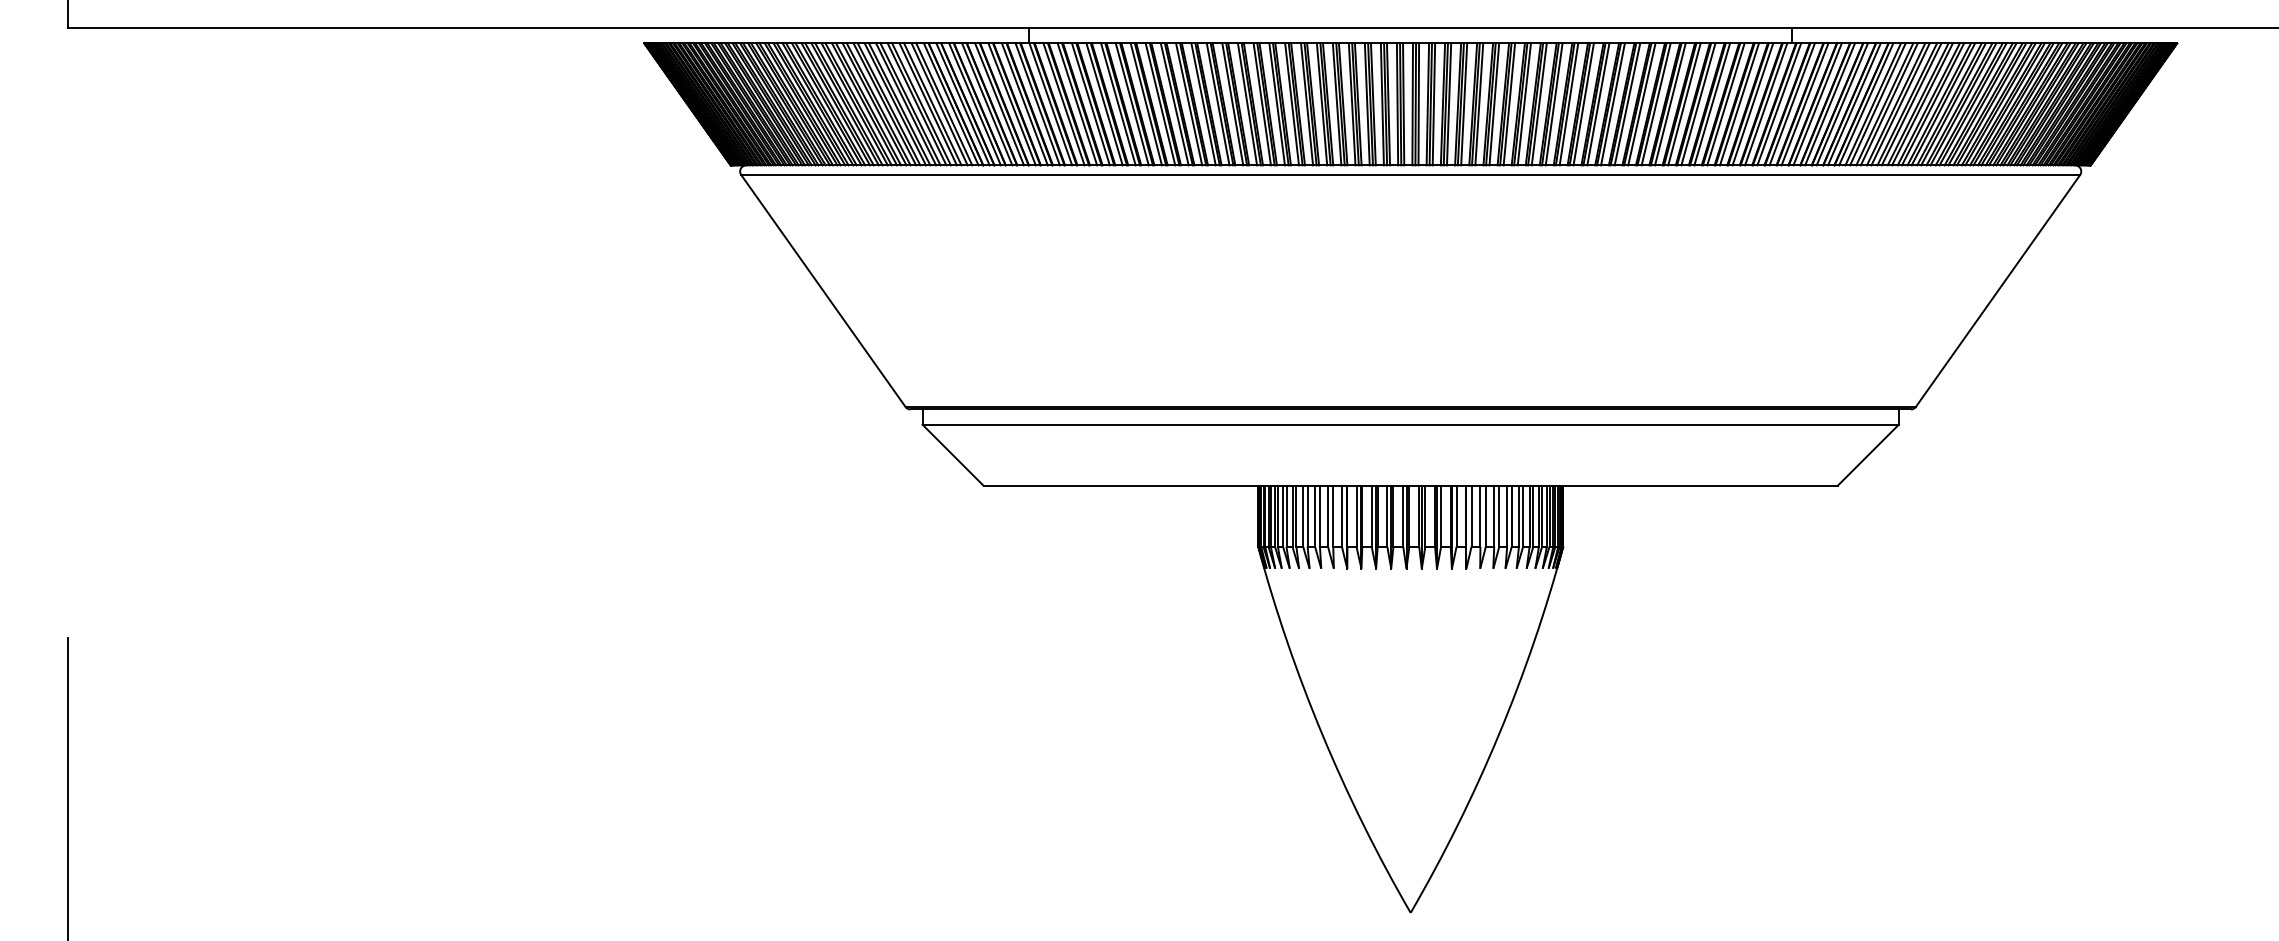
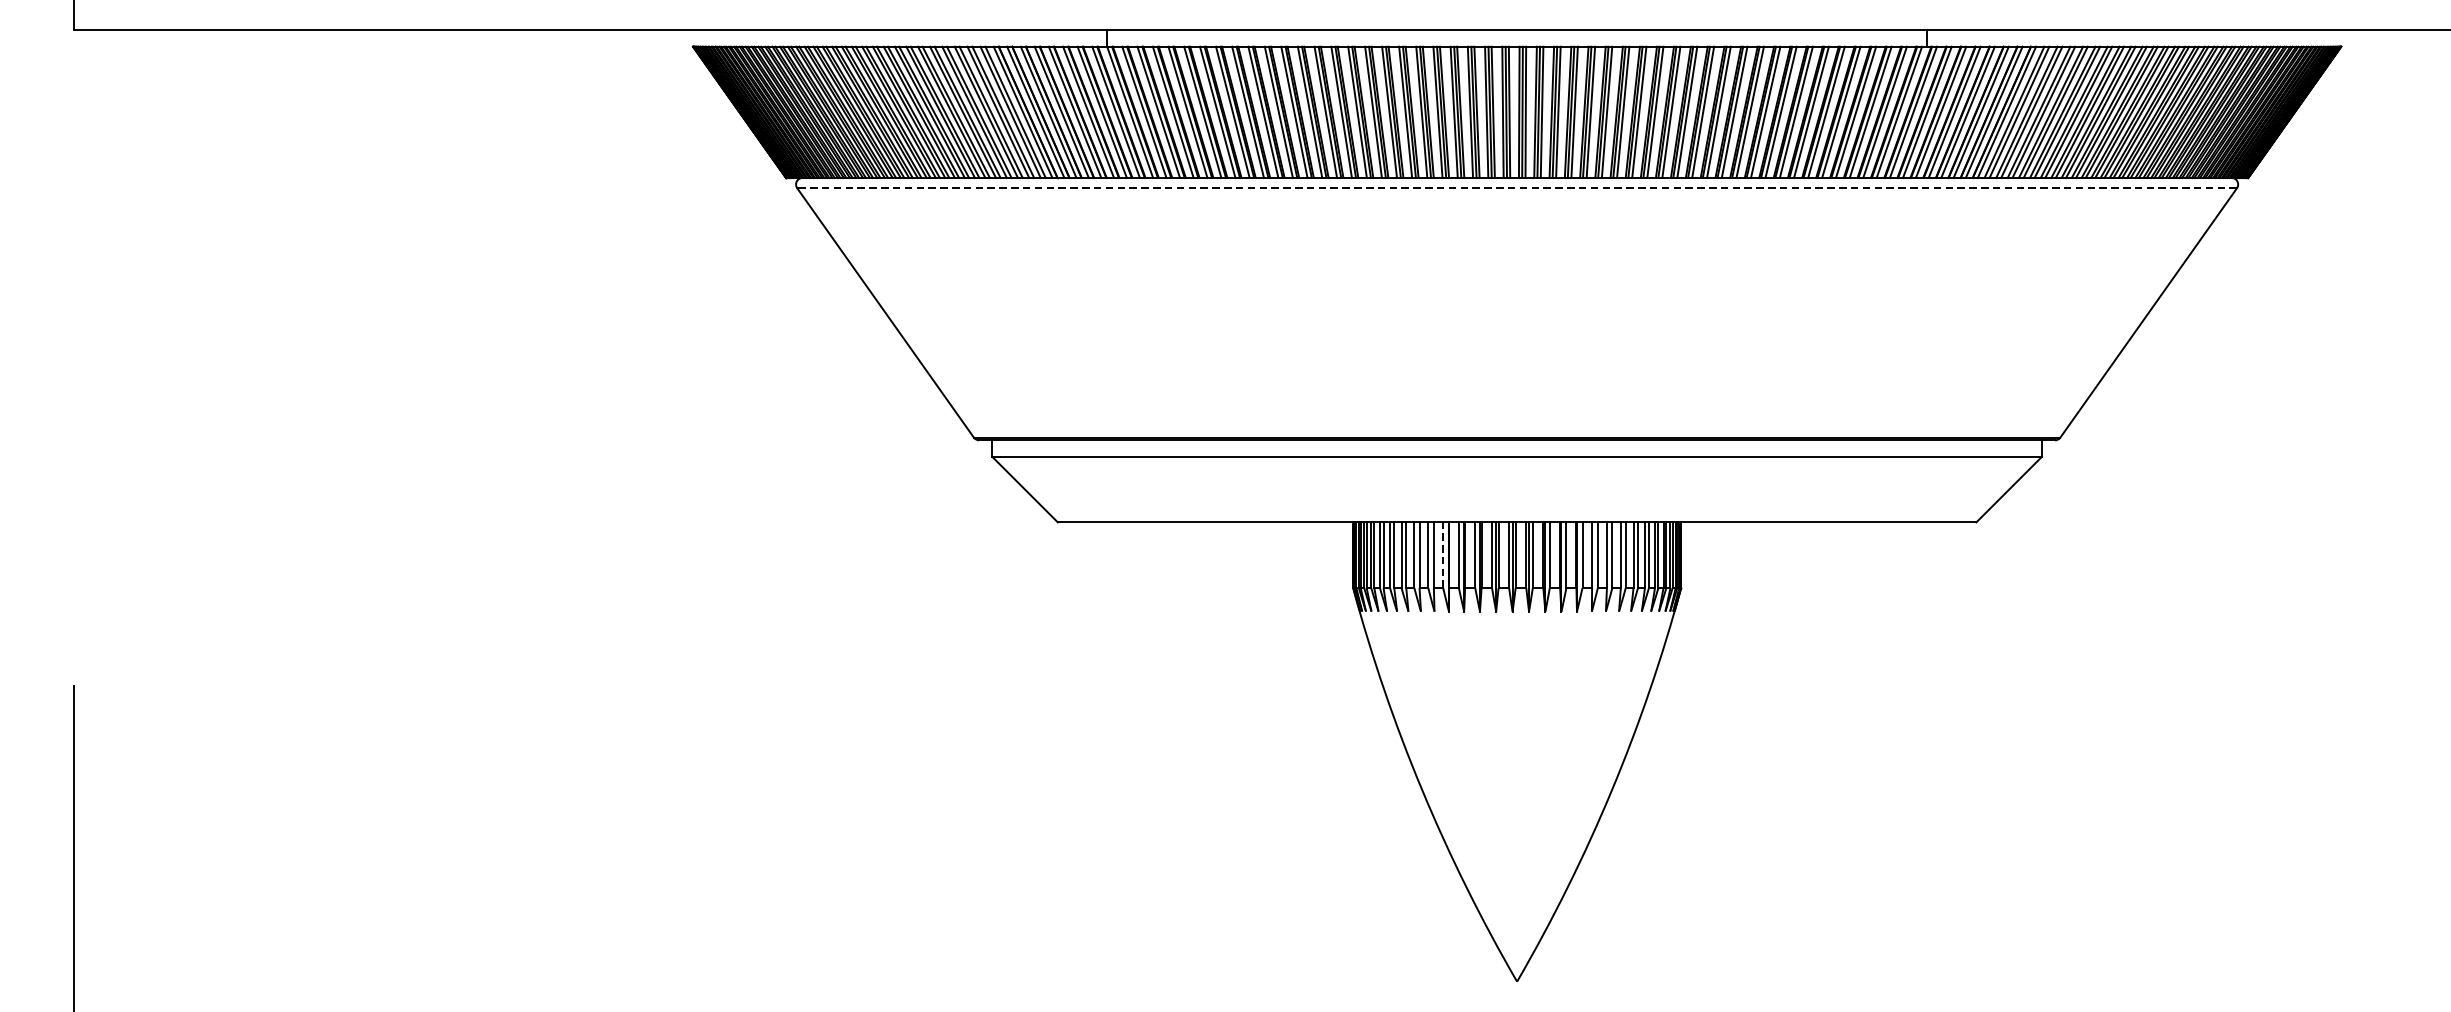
line: (1410, 175) -> (1516, 188), solid -> dashed
line: (1341, 516) -> (1442, 555), solid -> dashed

